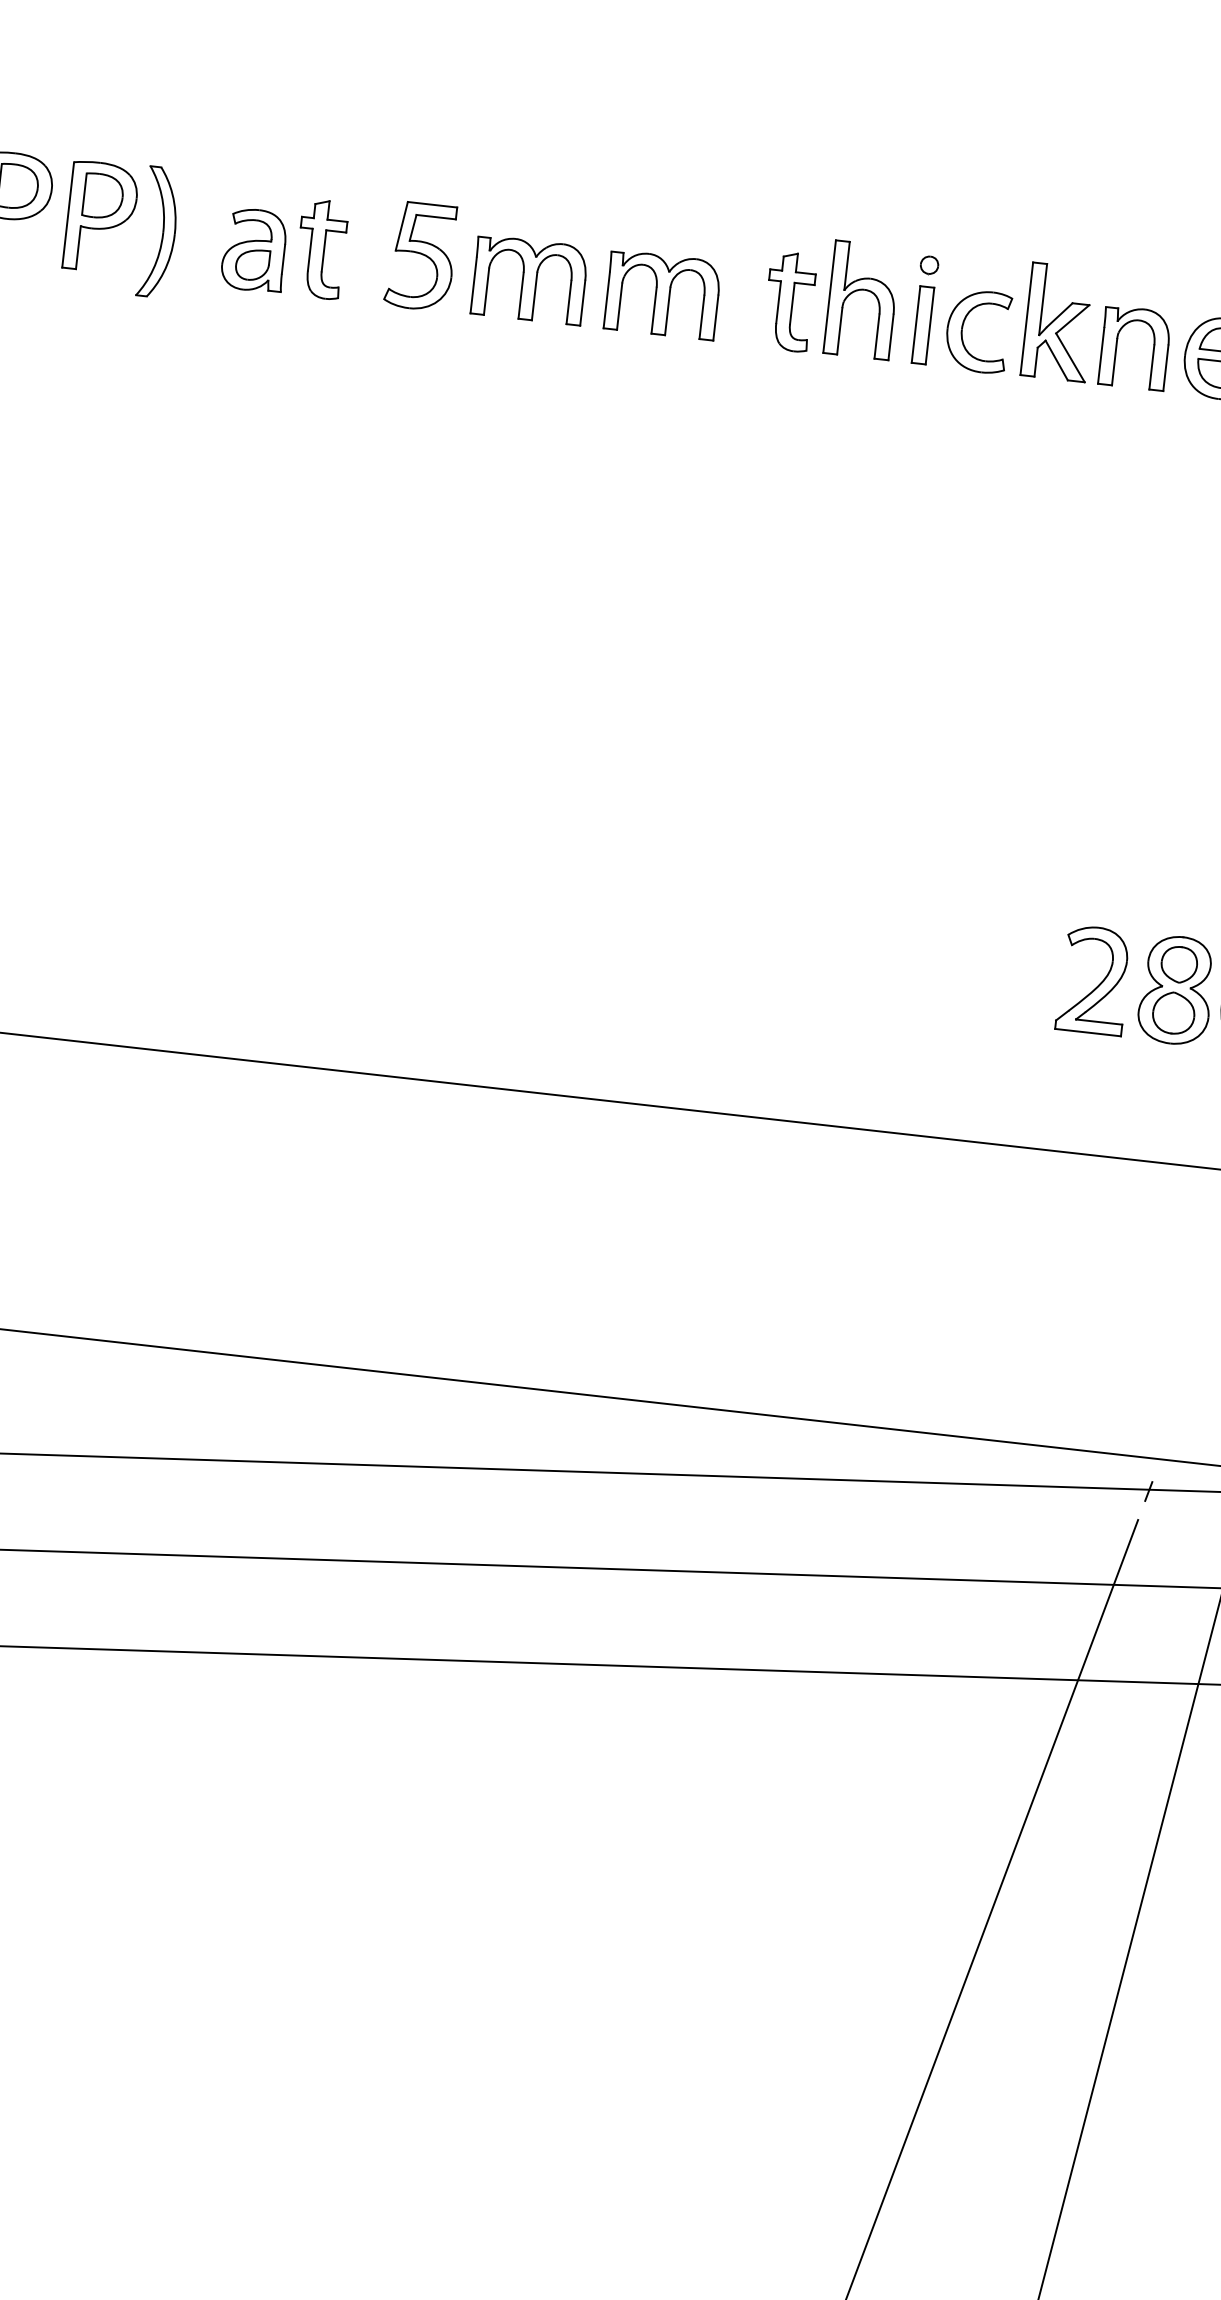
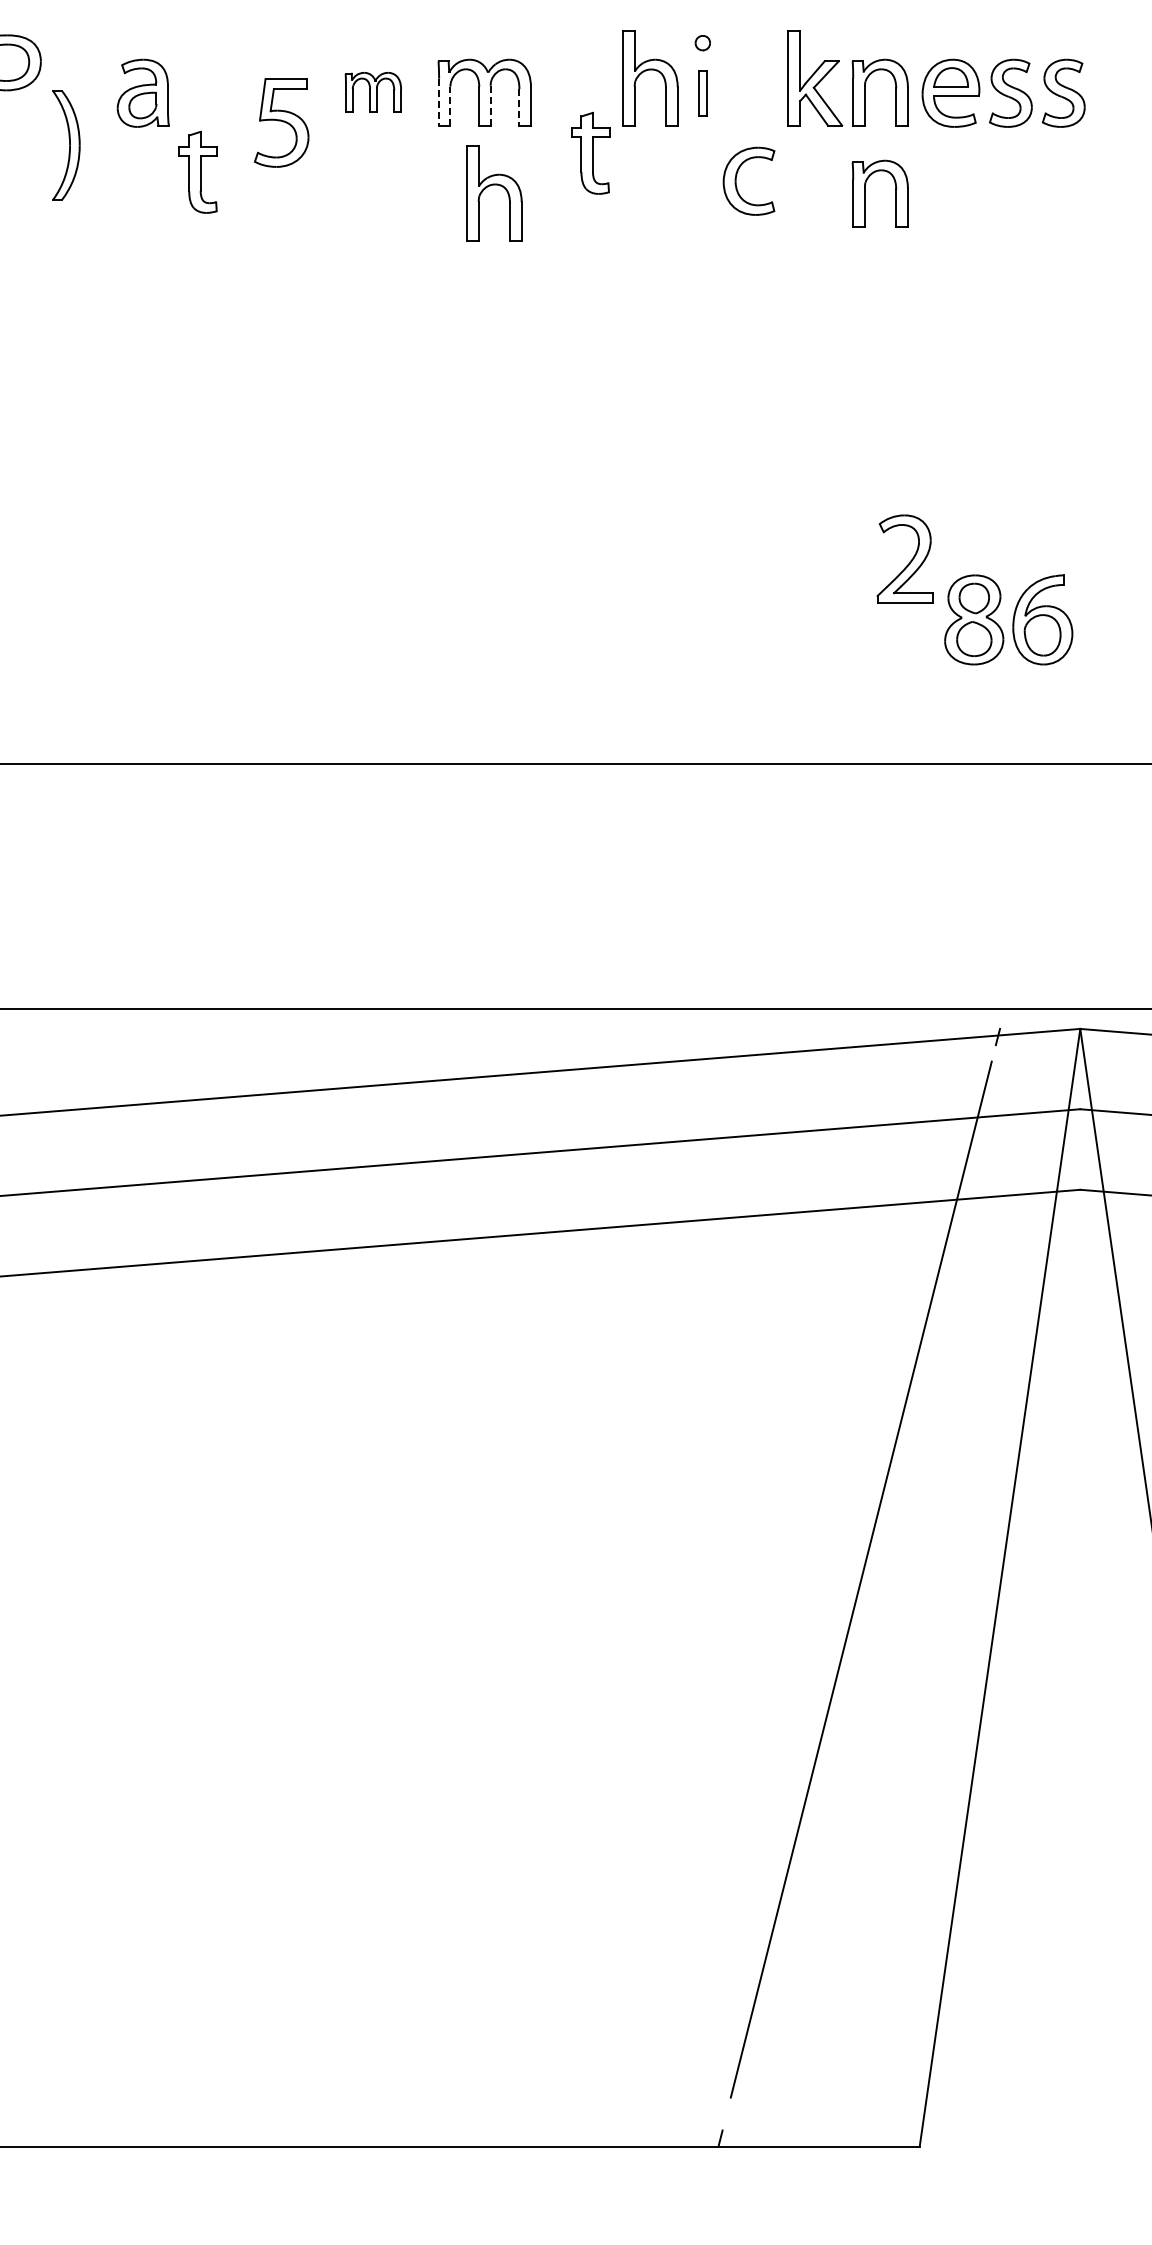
part: (158, 232) -> (66, 145), moved
part: (320, 248) -> (197, 171), moved
part: (421, 255) -> (281, 122), moved
part: (529, 280) -> (373, 92), size x0.6
line: (607, 300) -> (439, 102), solid -> dashed
part: (789, 300) -> (590, 152), moved
line: (619, 305) -> (450, 105), solid -> dashed
line: (667, 311) -> (490, 105), solid -> dashed
line: (701, 317) -> (519, 107), solid -> dashed
part: (922, 325) -> (702, 93), size x0.7
part: (963, 328) -> (736, 180), moved
part: (661, 407) -> (494, 185), added
part: (1103, 466) -> (865, 193), added
part: (1100, 982) -> (910, 560), moved

